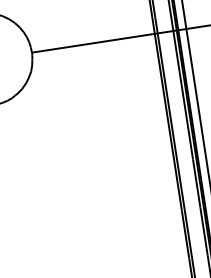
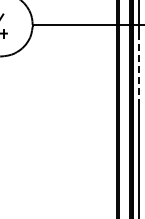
line: (195, 89) -> (138, 66), solid -> dashed

